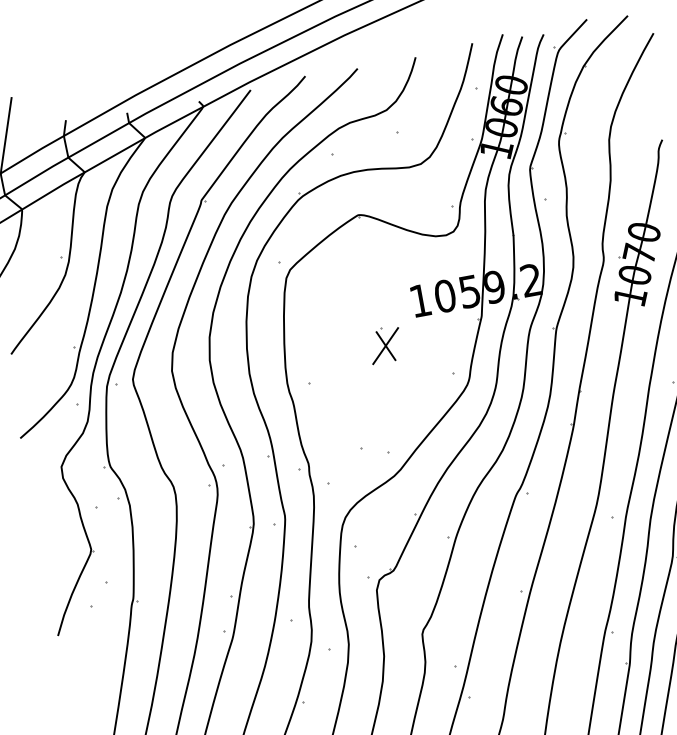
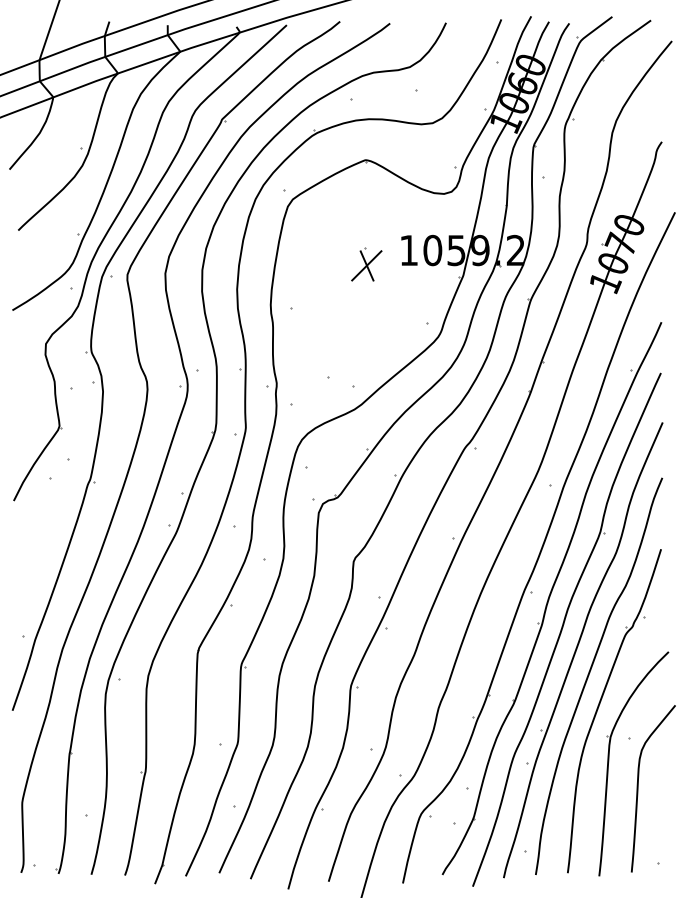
part: (385, 344) -> (366, 264), moved

